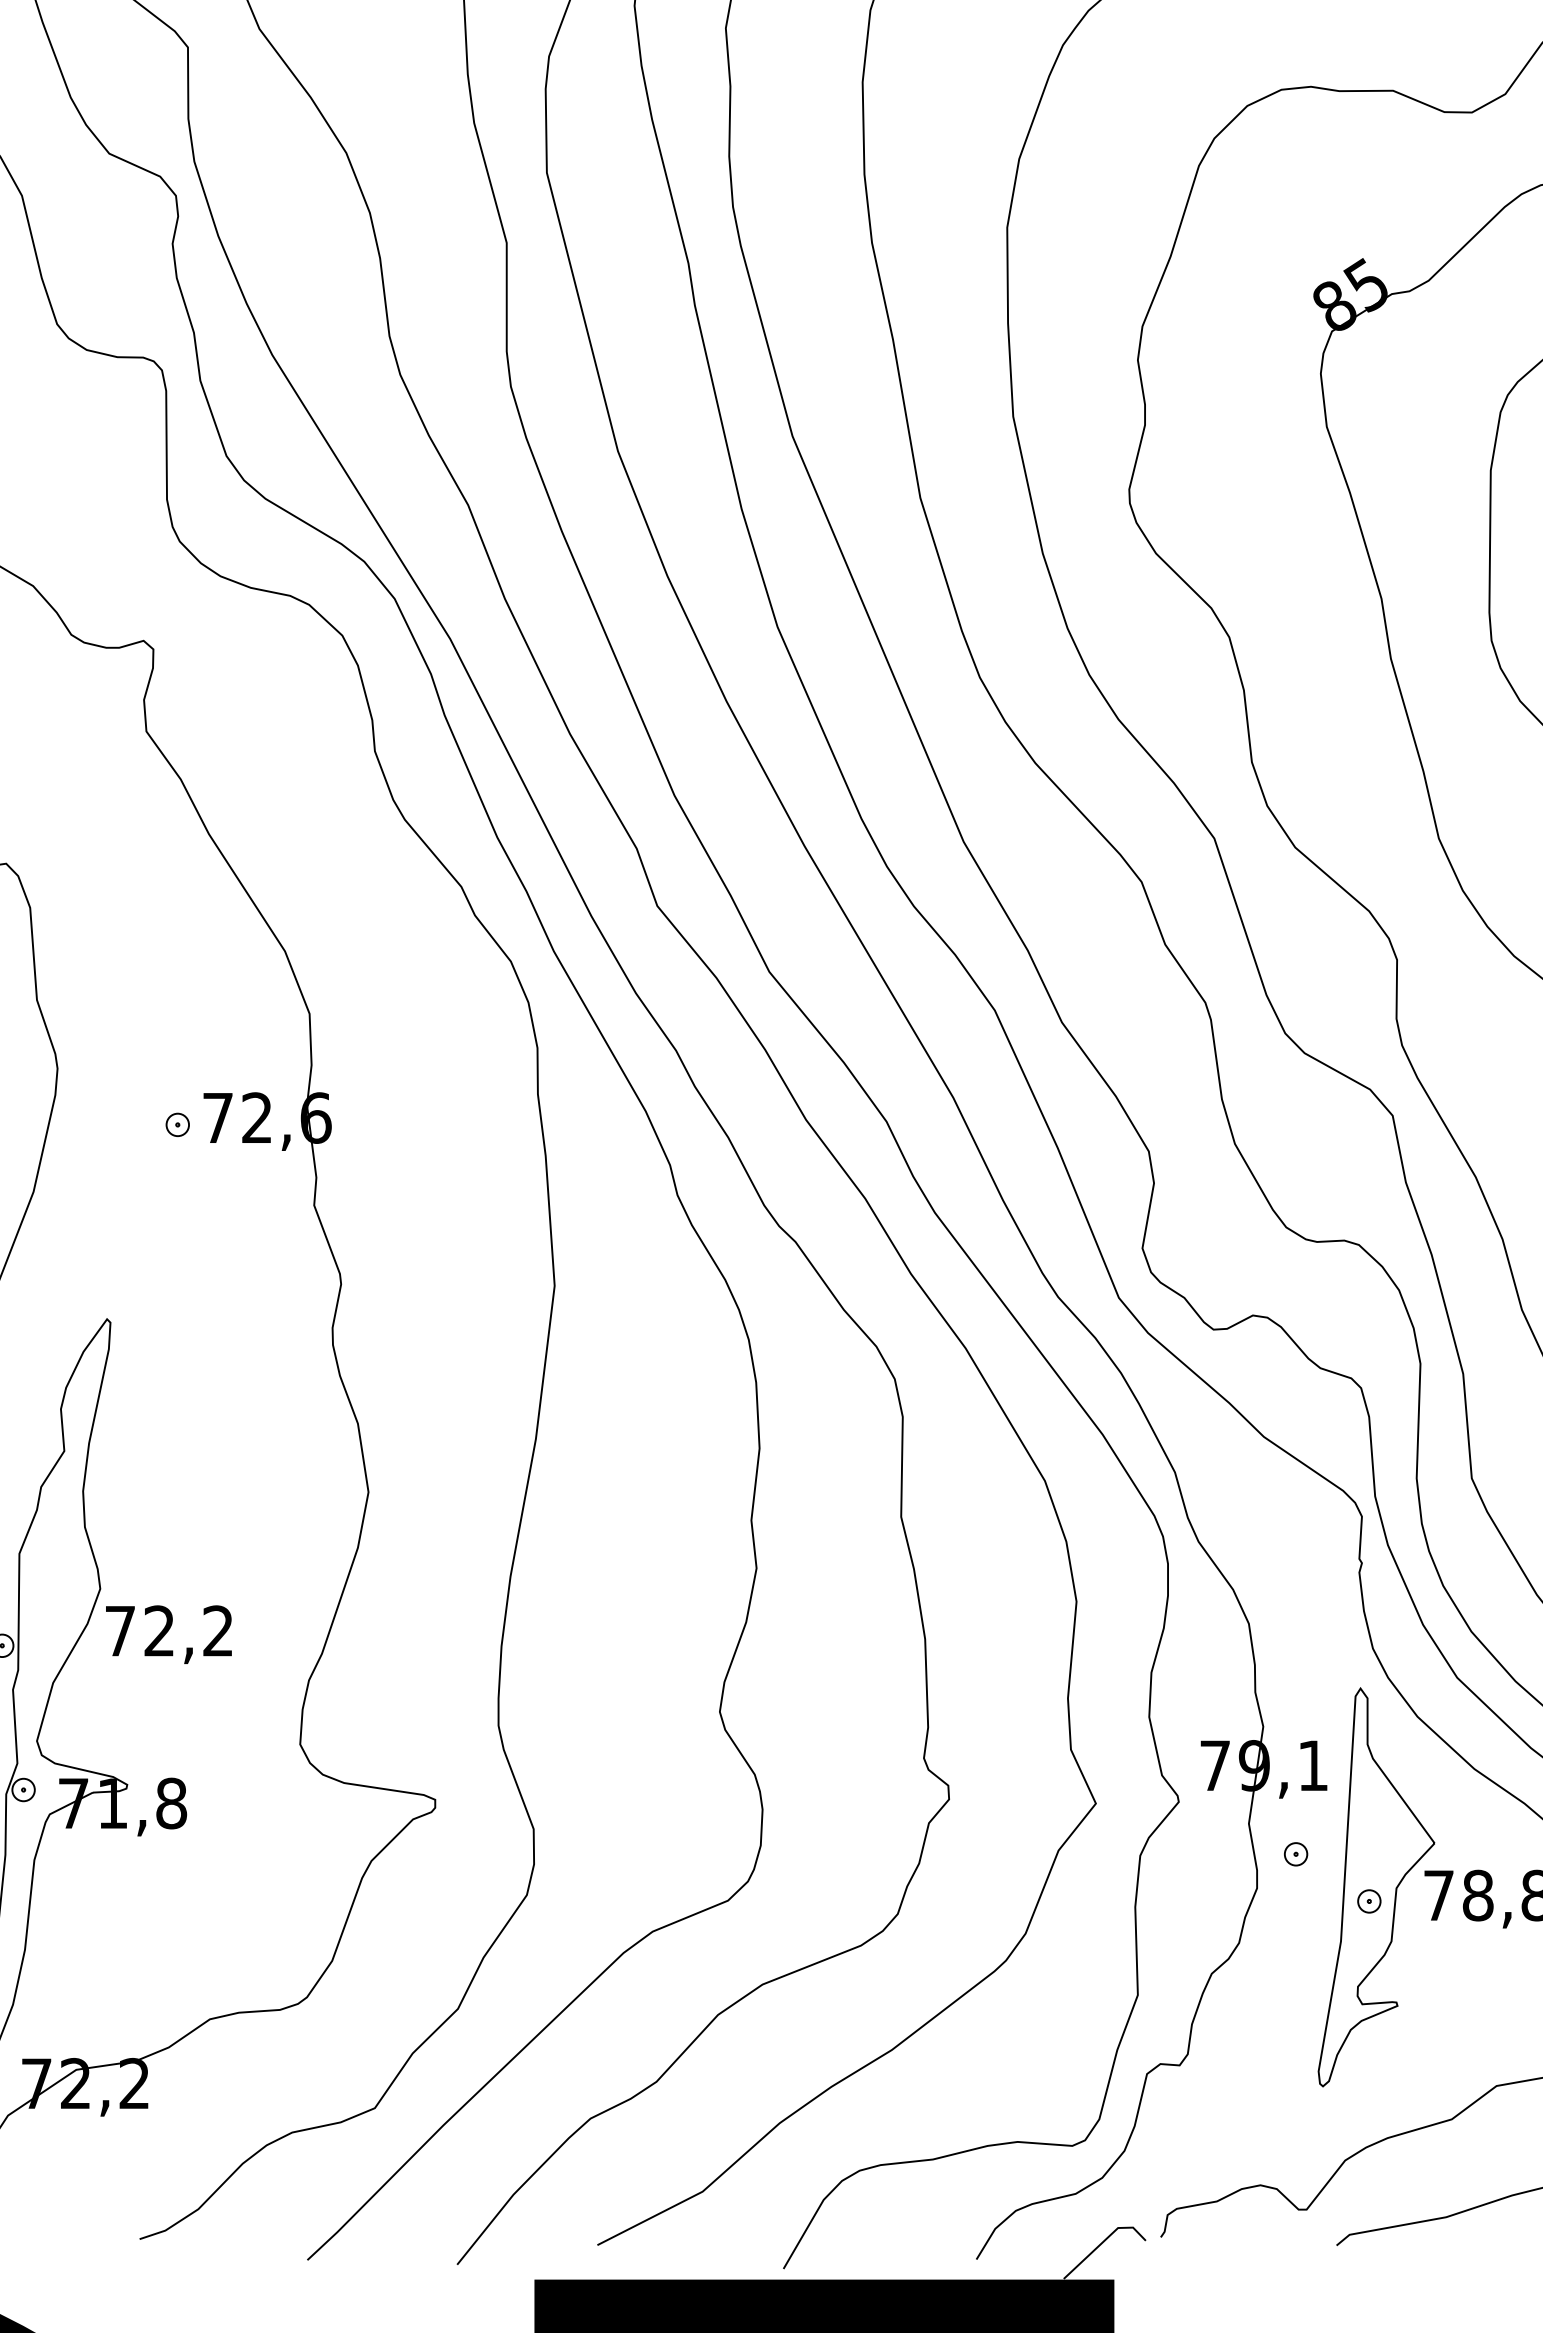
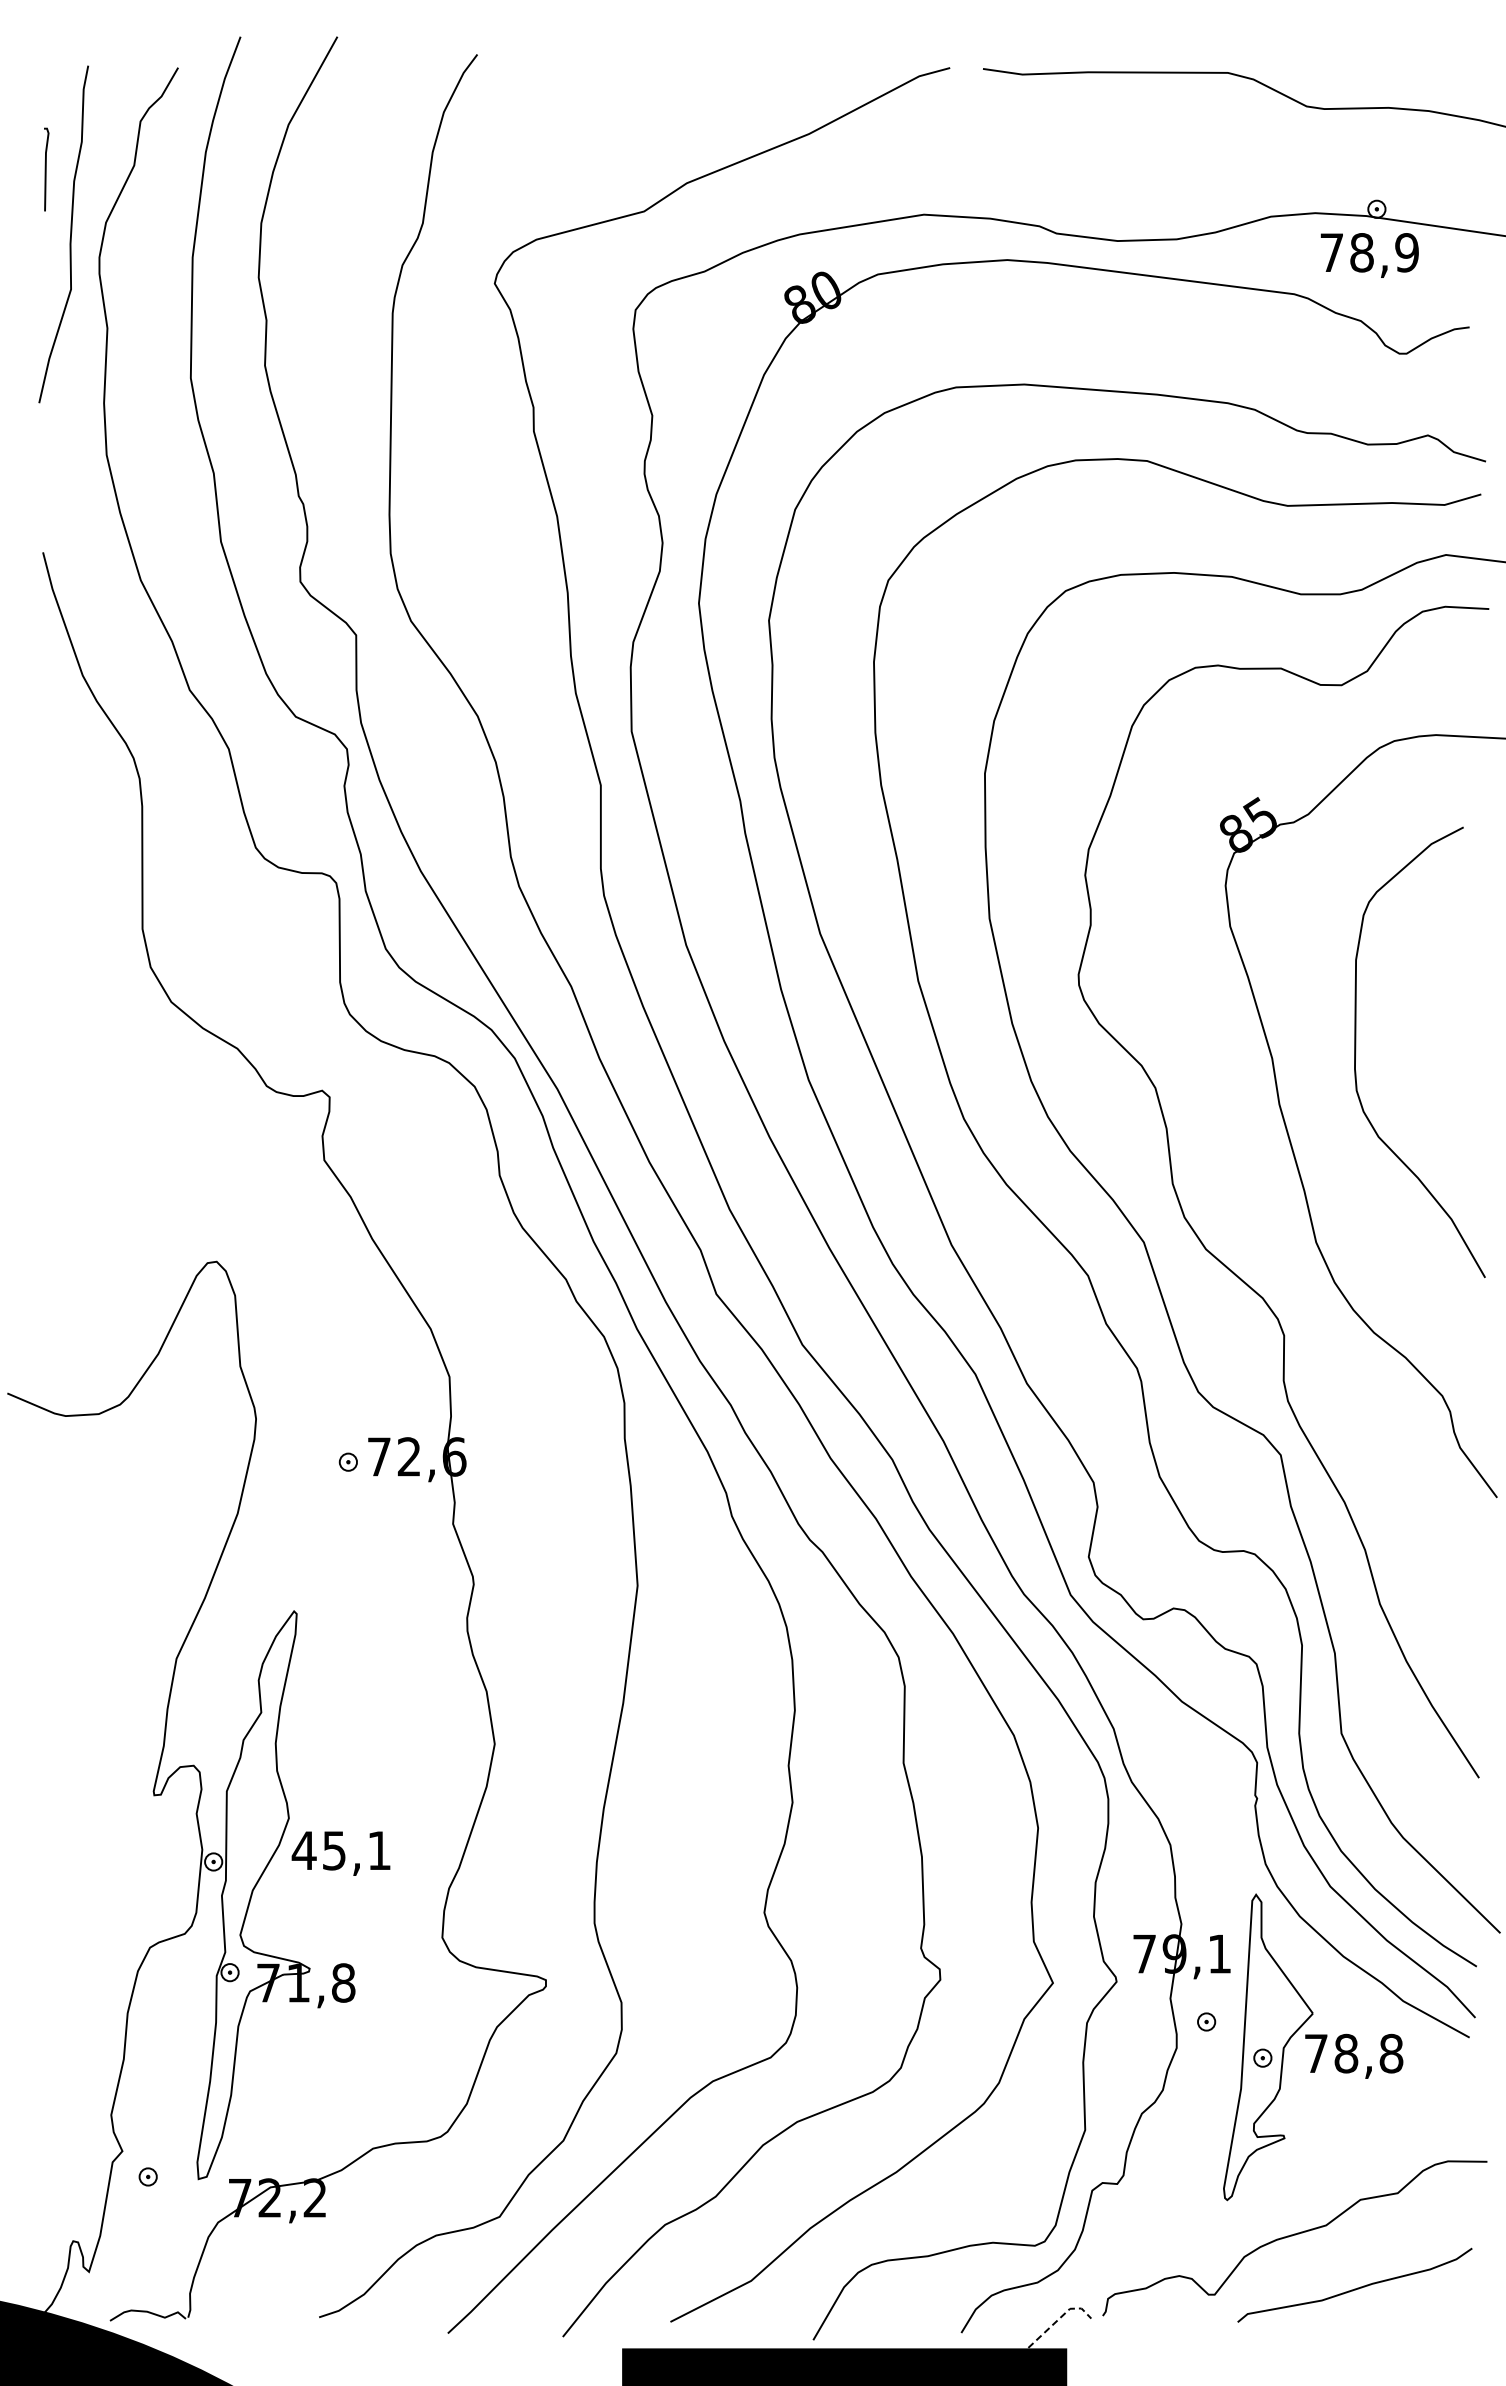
text: (167, 1630) -> (340, 1850), 72,2 -> 45,1
line: (1104, 2240) -> (1059, 2318), solid -> dashed

